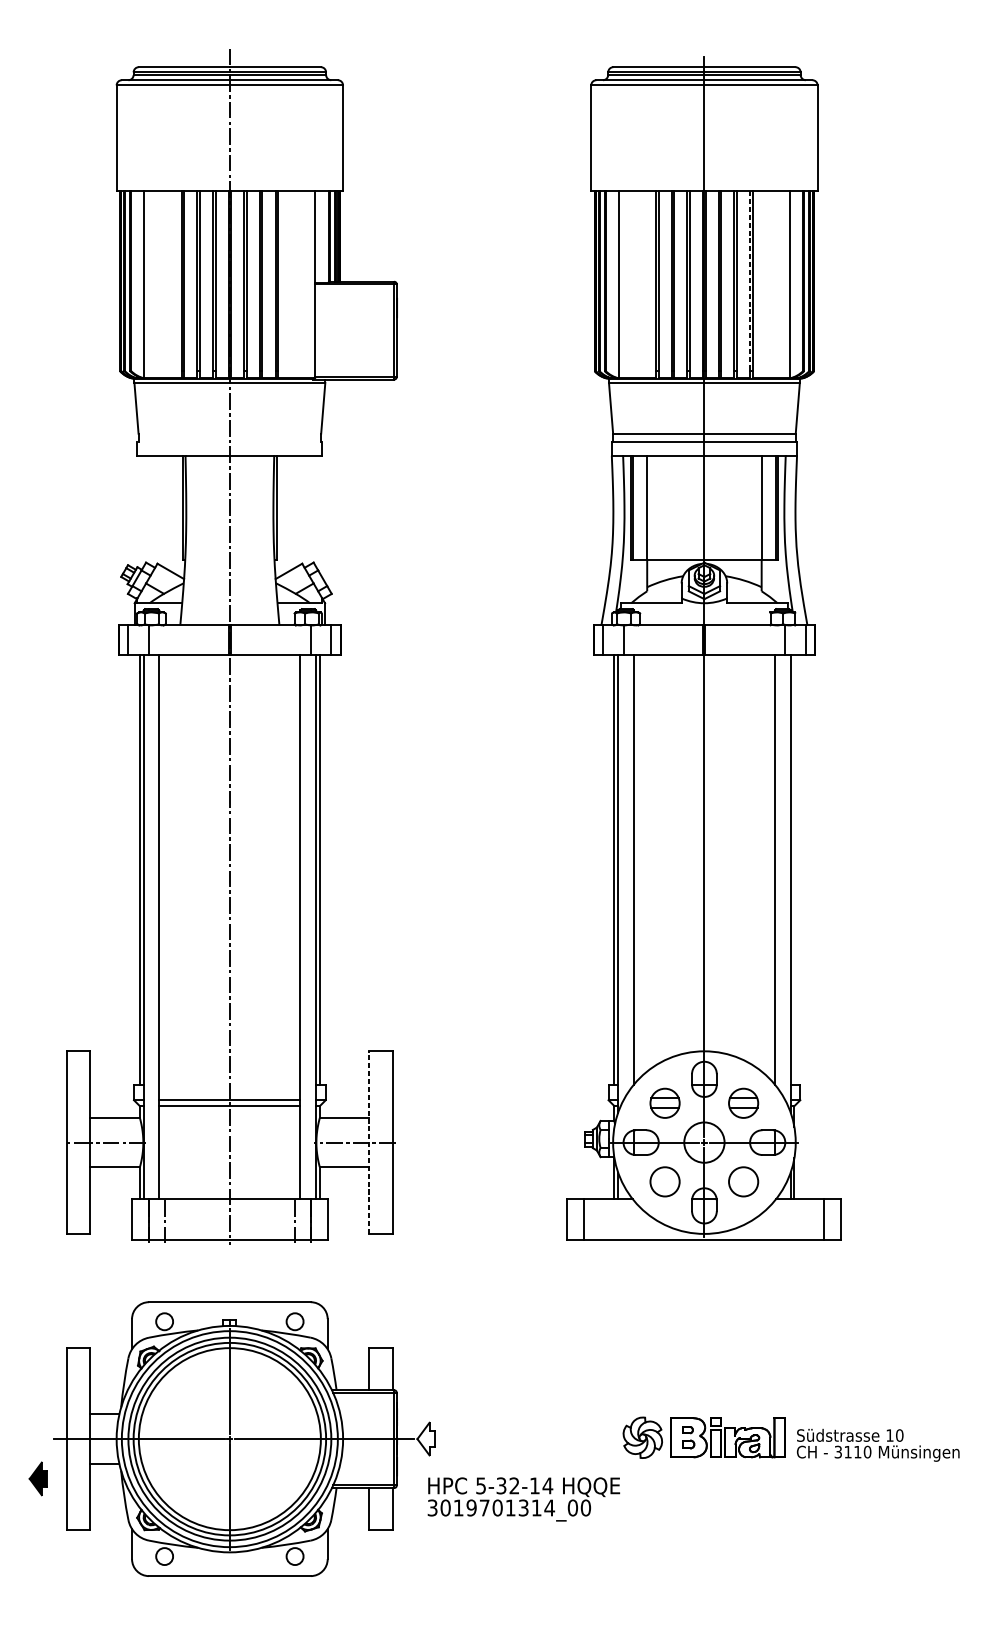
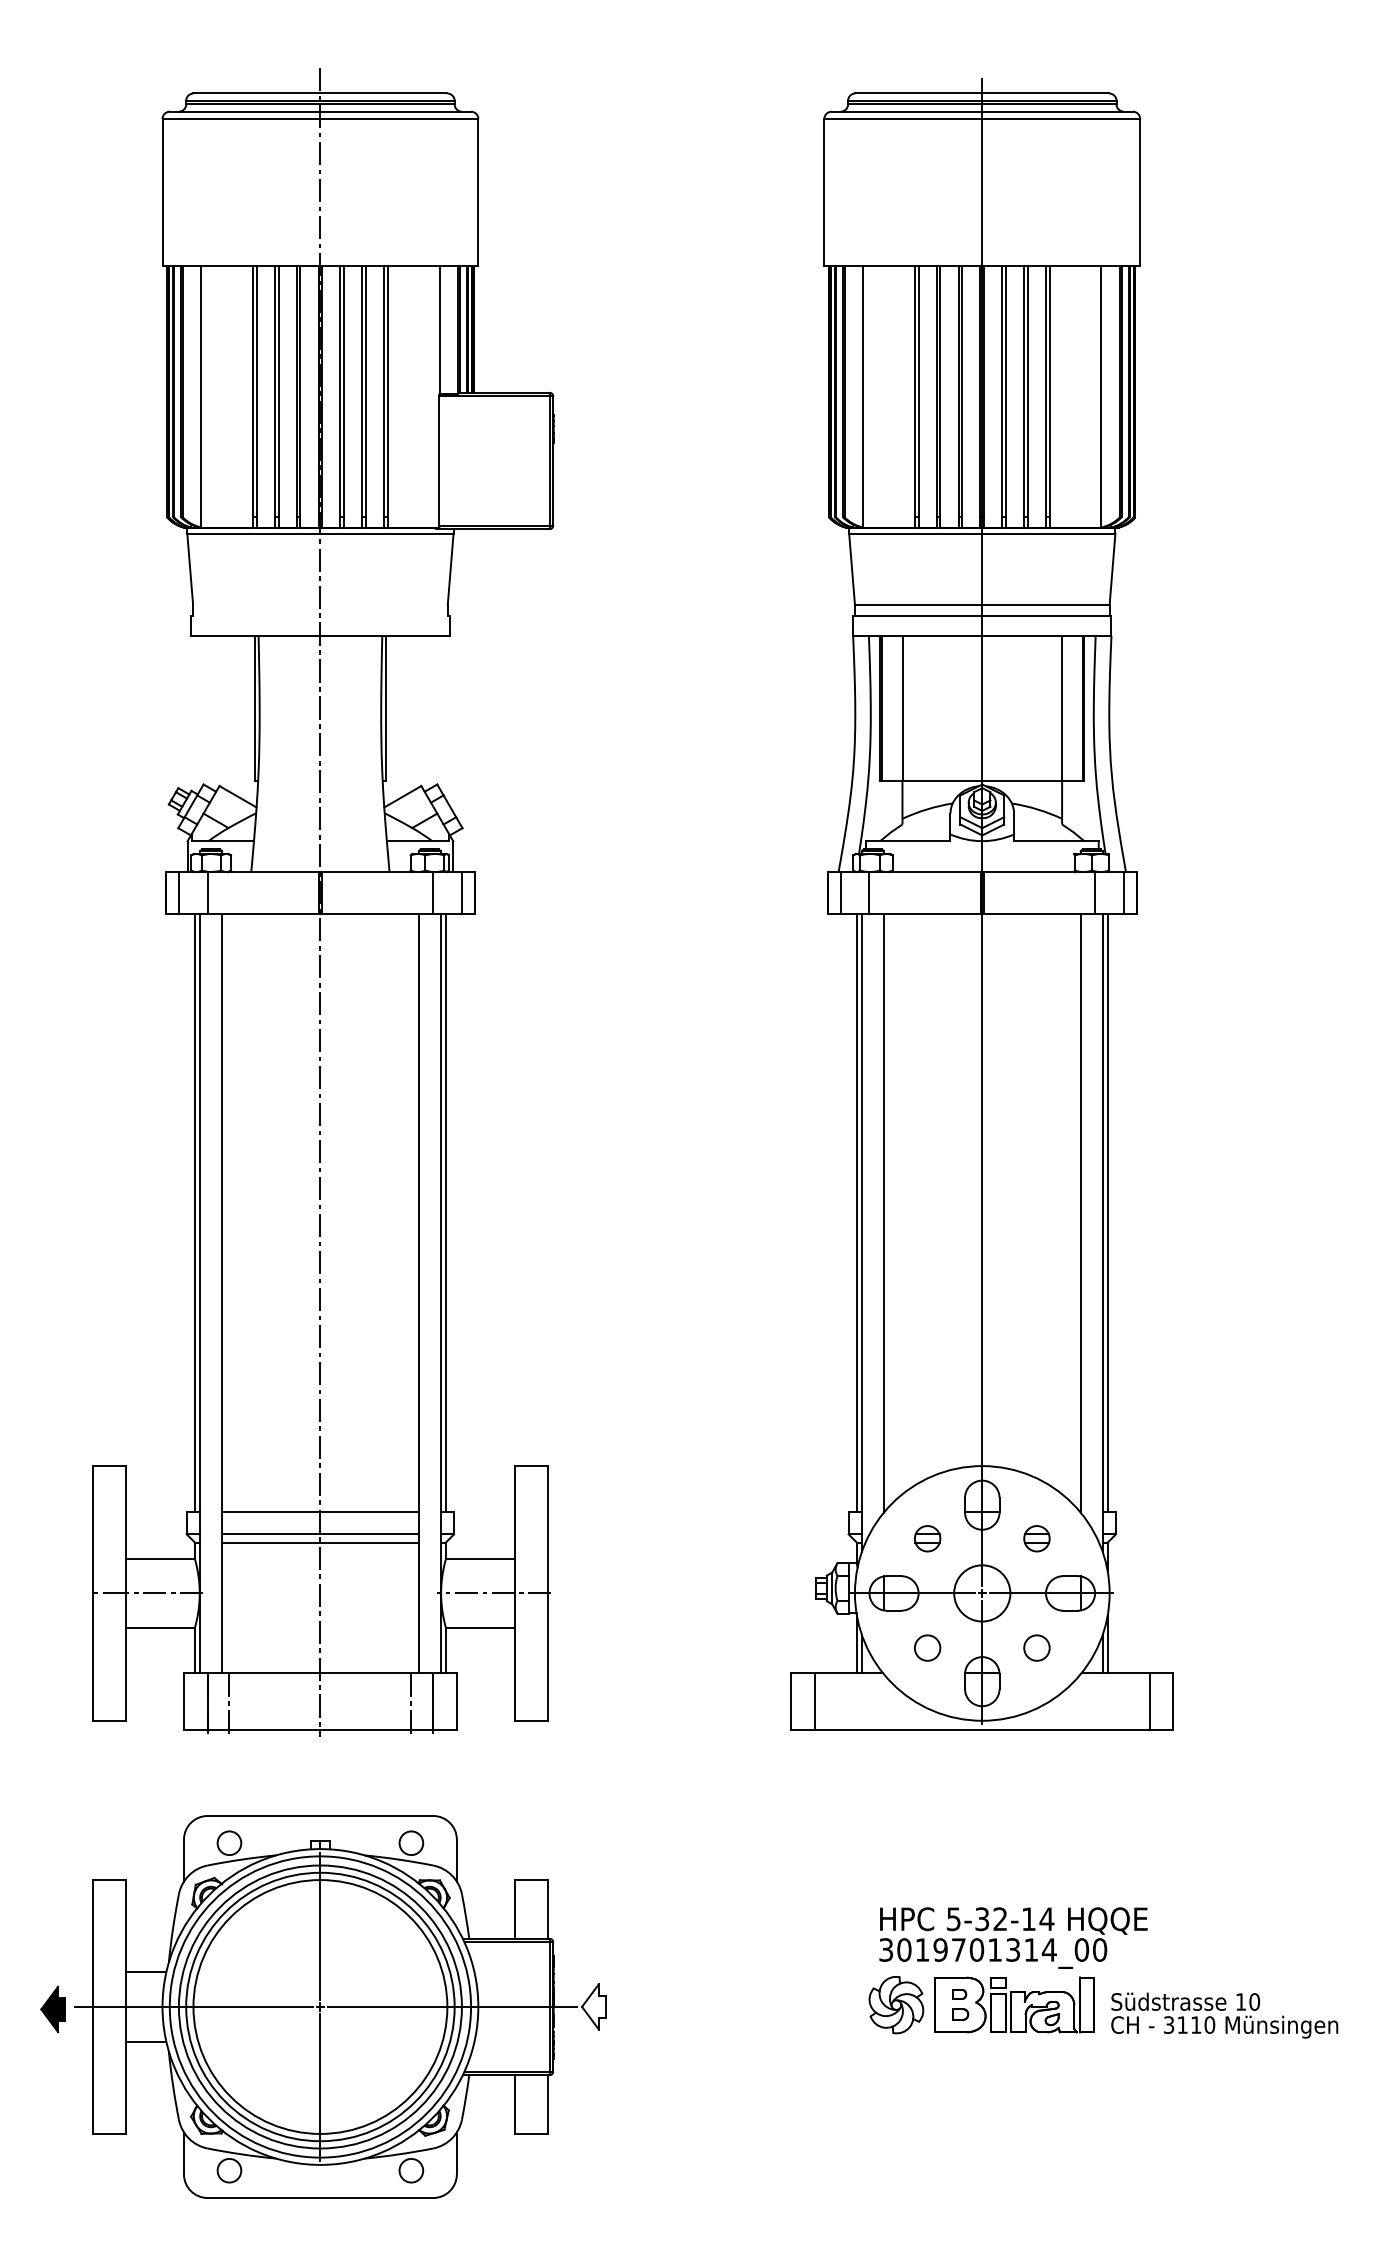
line: (749, 280) -> (1045, 391), dashed -> solid
line: (794, 869) -> (1107, 1212), added
line: (229, 1084) -> (320, 1512), added
part: (665, 1103) -> (927, 1538), size x0.62
part: (743, 1103) -> (1036, 1538), size x0.62
line: (369, 1141) -> (515, 1592), dashed -> solid
circle: (665, 1181) -> (927, 1647), size x0.62
circle: (743, 1181) -> (1036, 1647), size x0.62
part: (37, 1478) -> (52, 2008), moved
text: (523, 1499) -> (1013, 1937), moved

